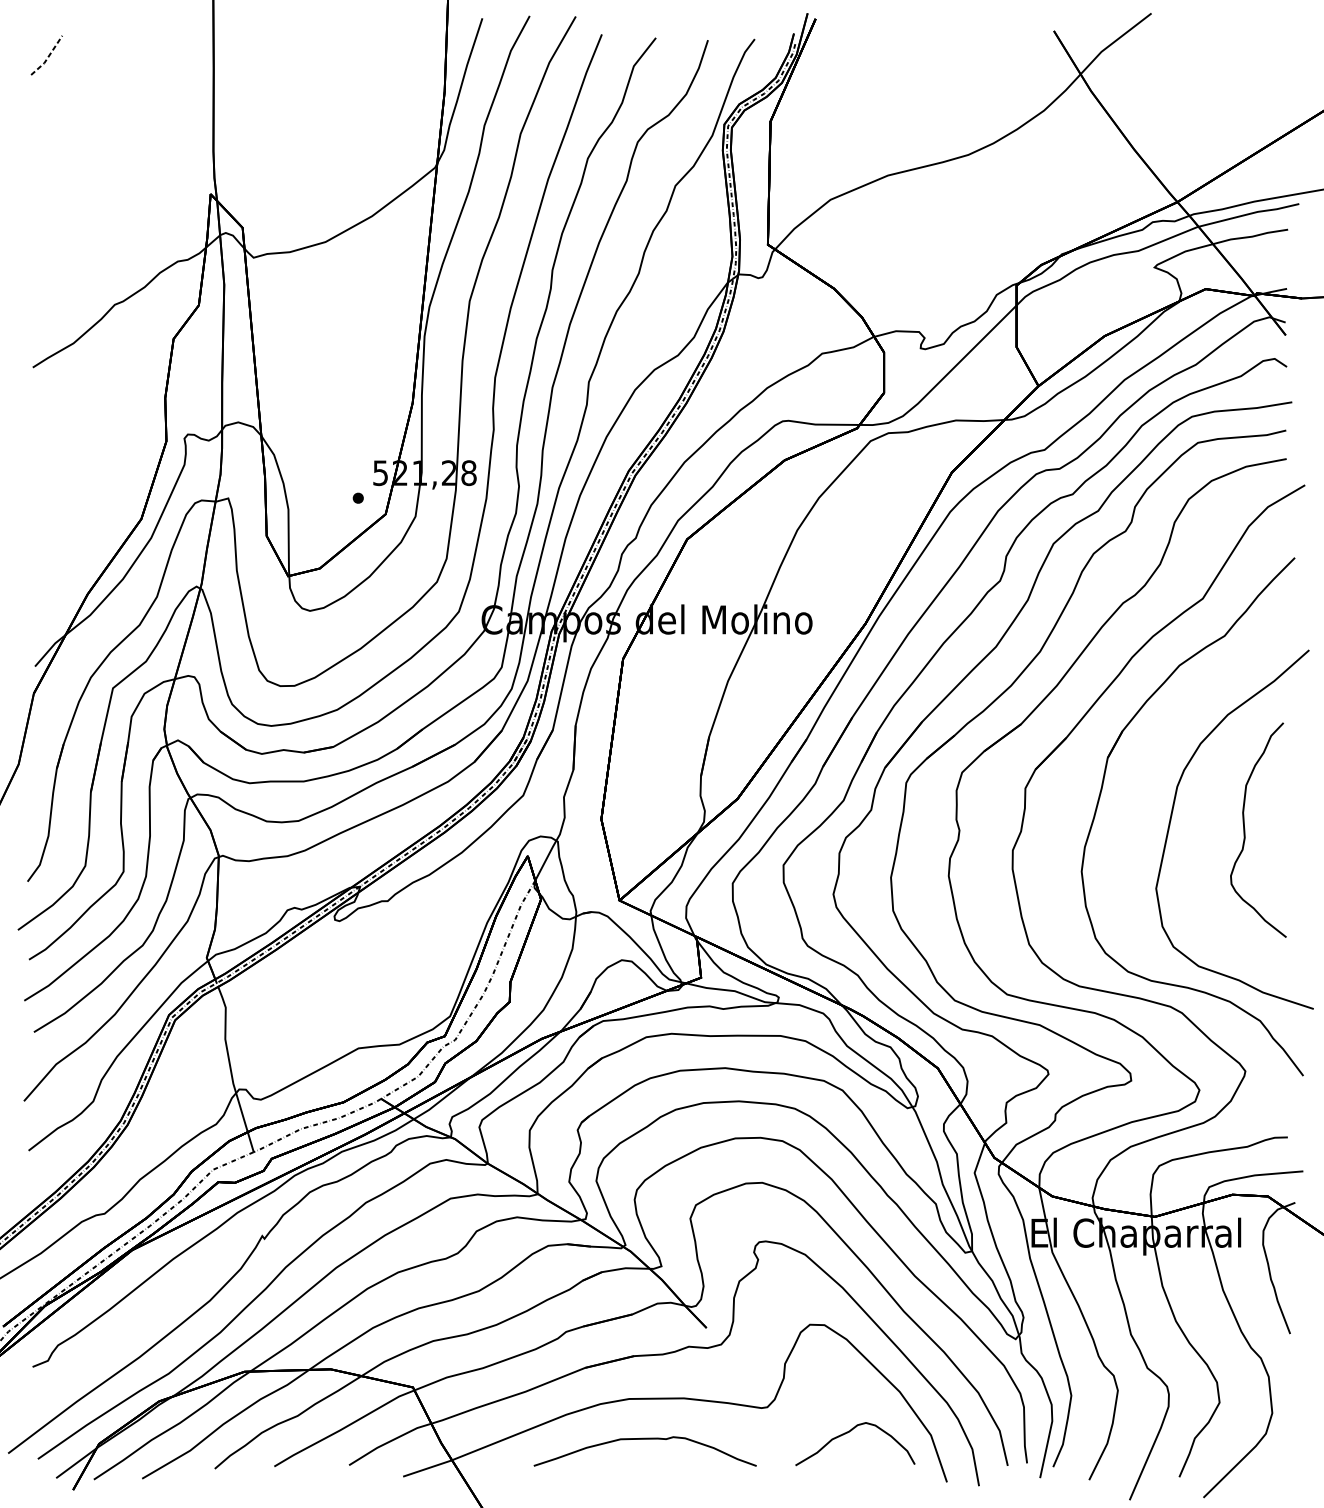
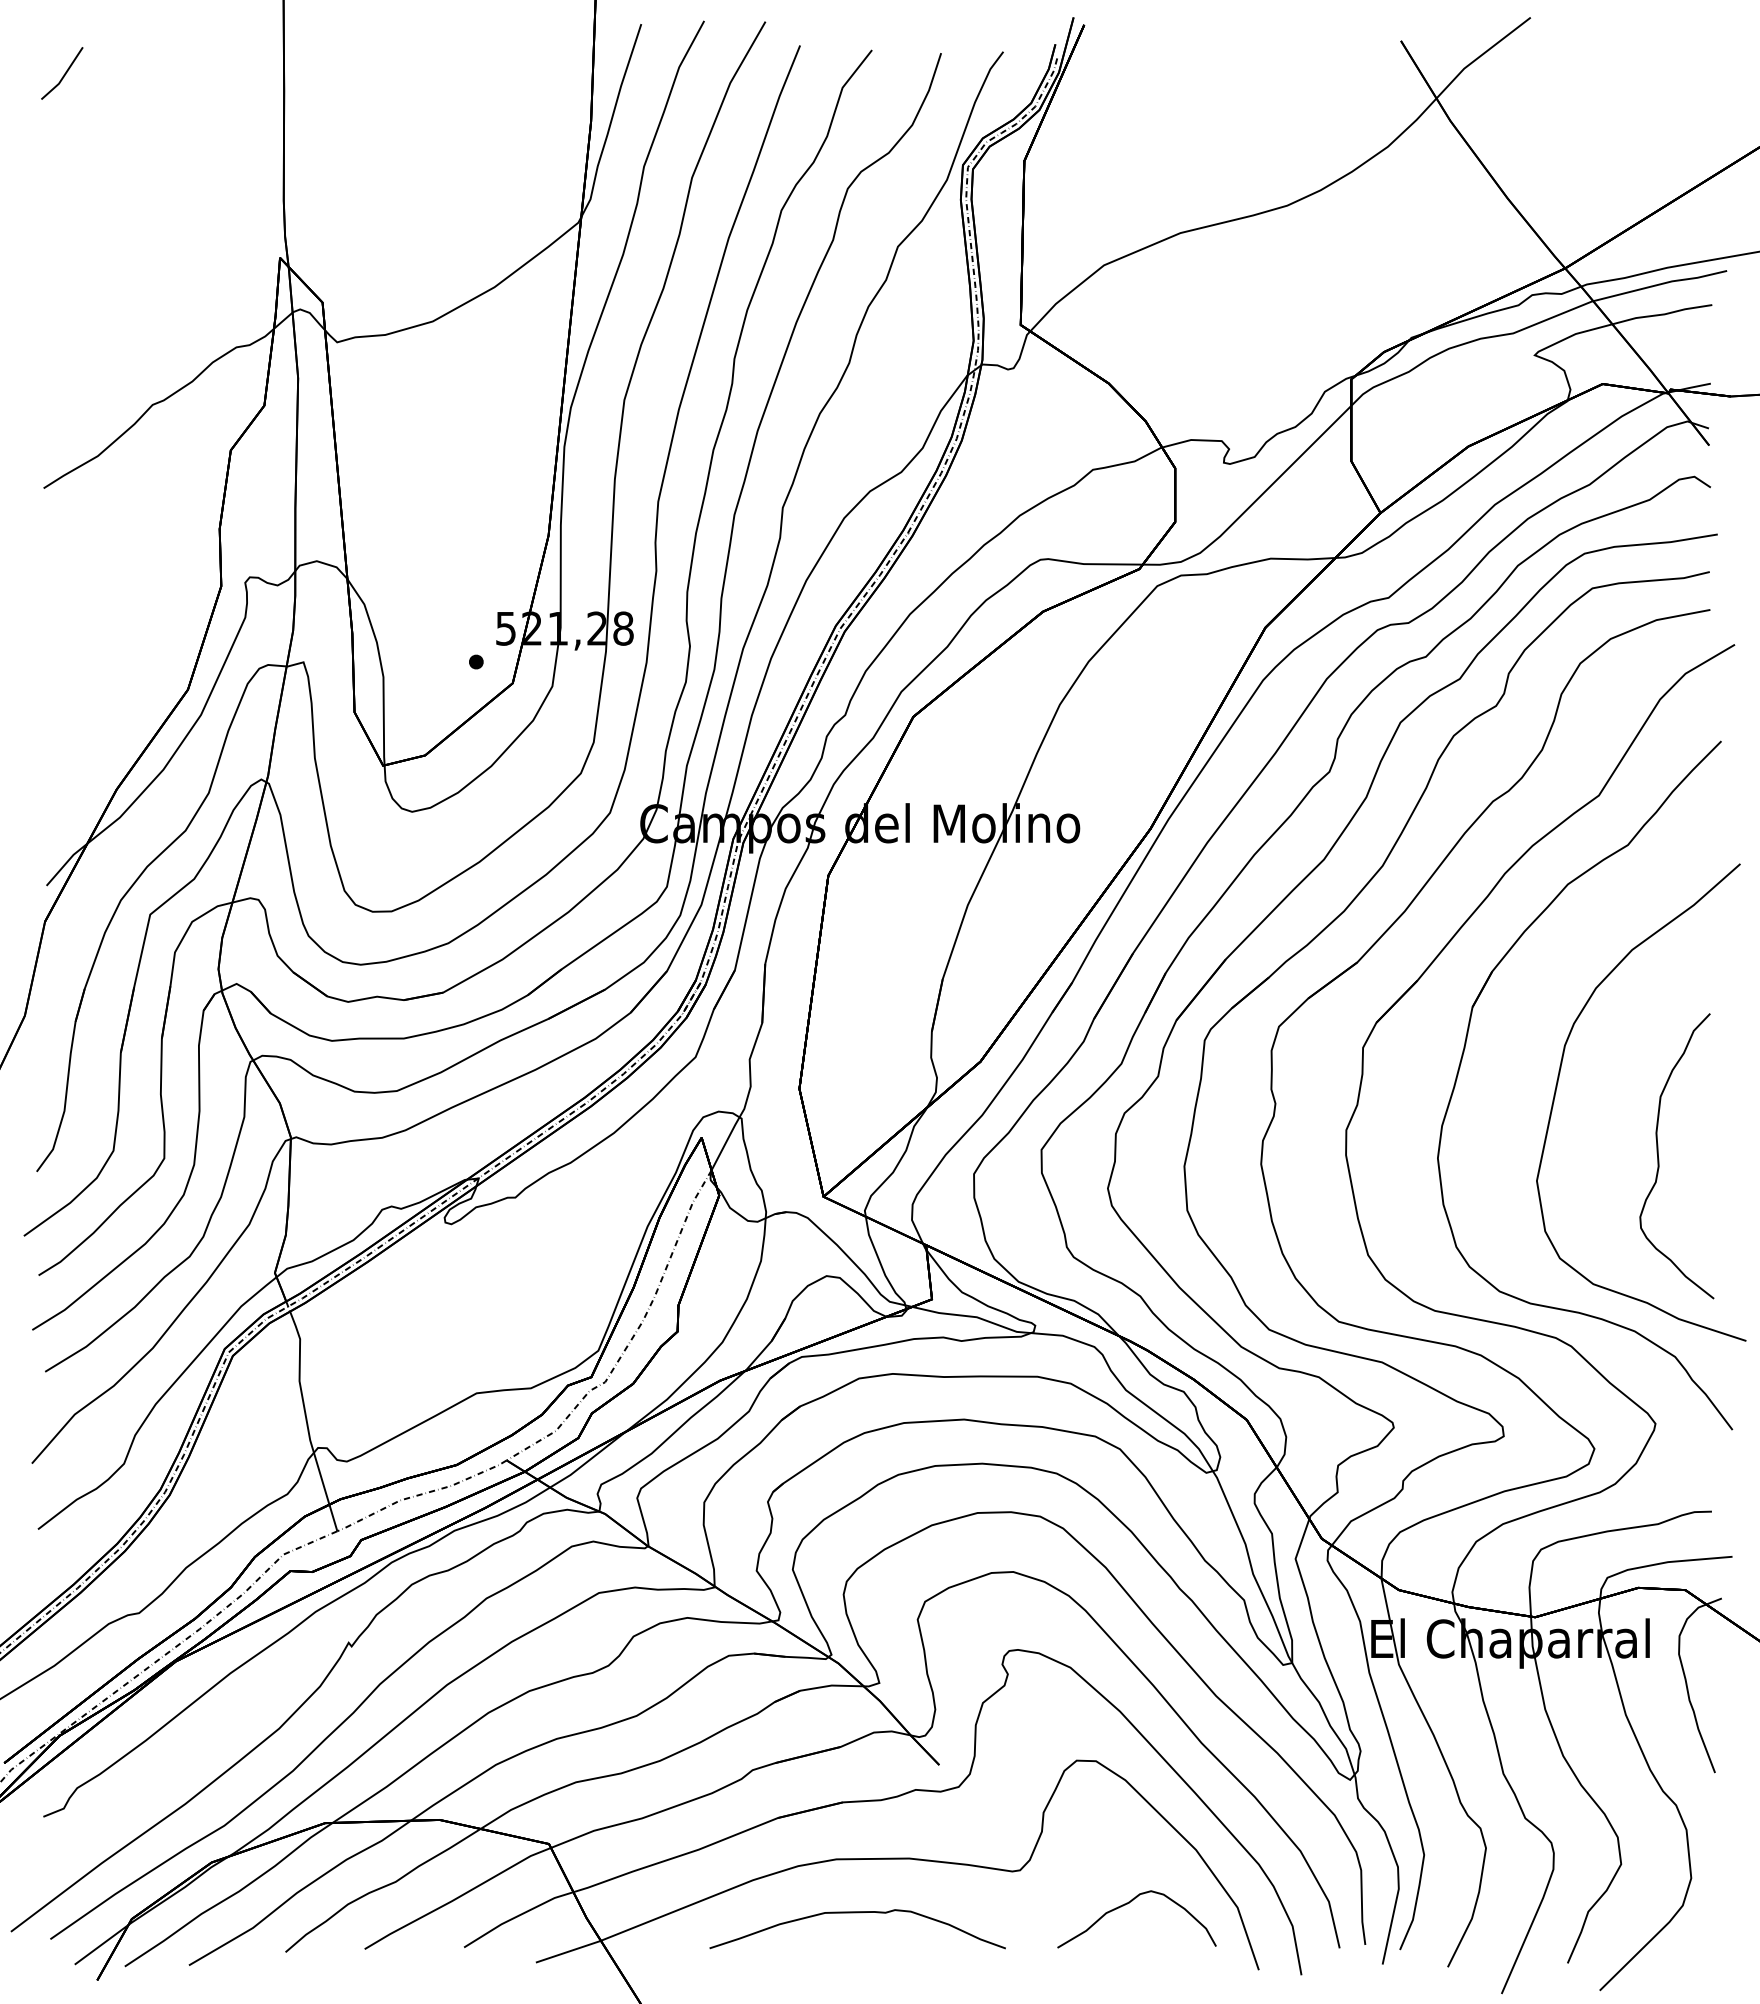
line: (48, 56) -> (64, 75), dashed -> solid
curve: (1245, 832) -> (1659, 1159), moved

